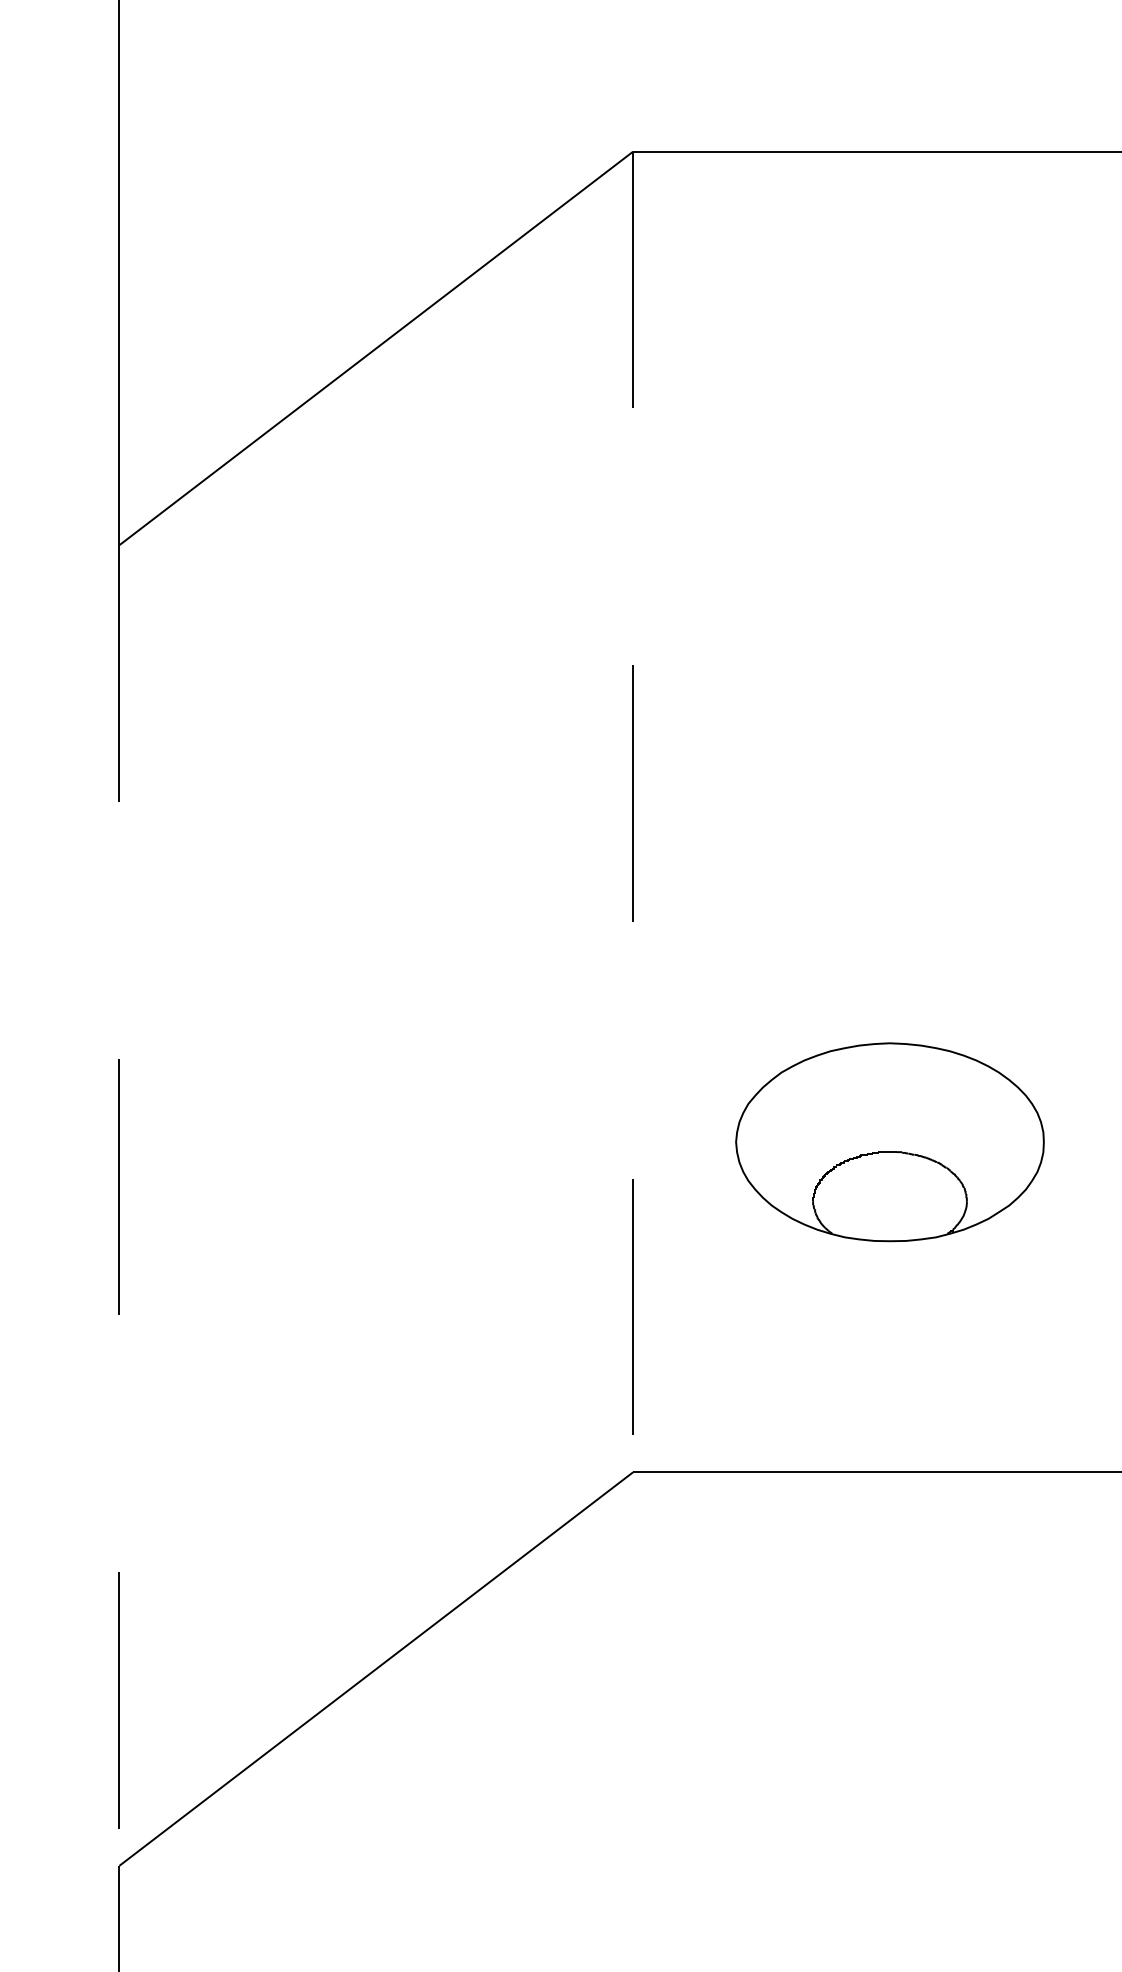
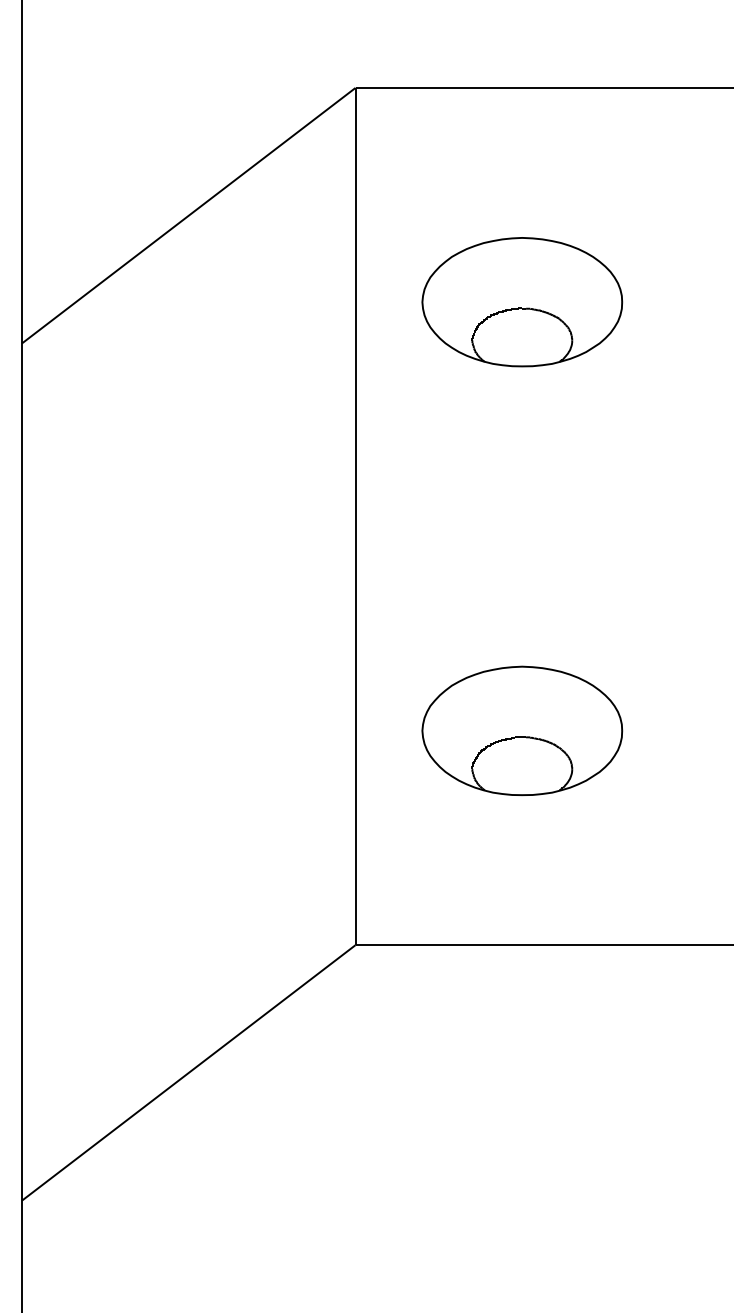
part: (890, 482) -> (522, 302), added
line: (633, 811) -> (355, 516), dashed -> solid
line: (120, 1206) -> (22, 772), dashed -> solid

